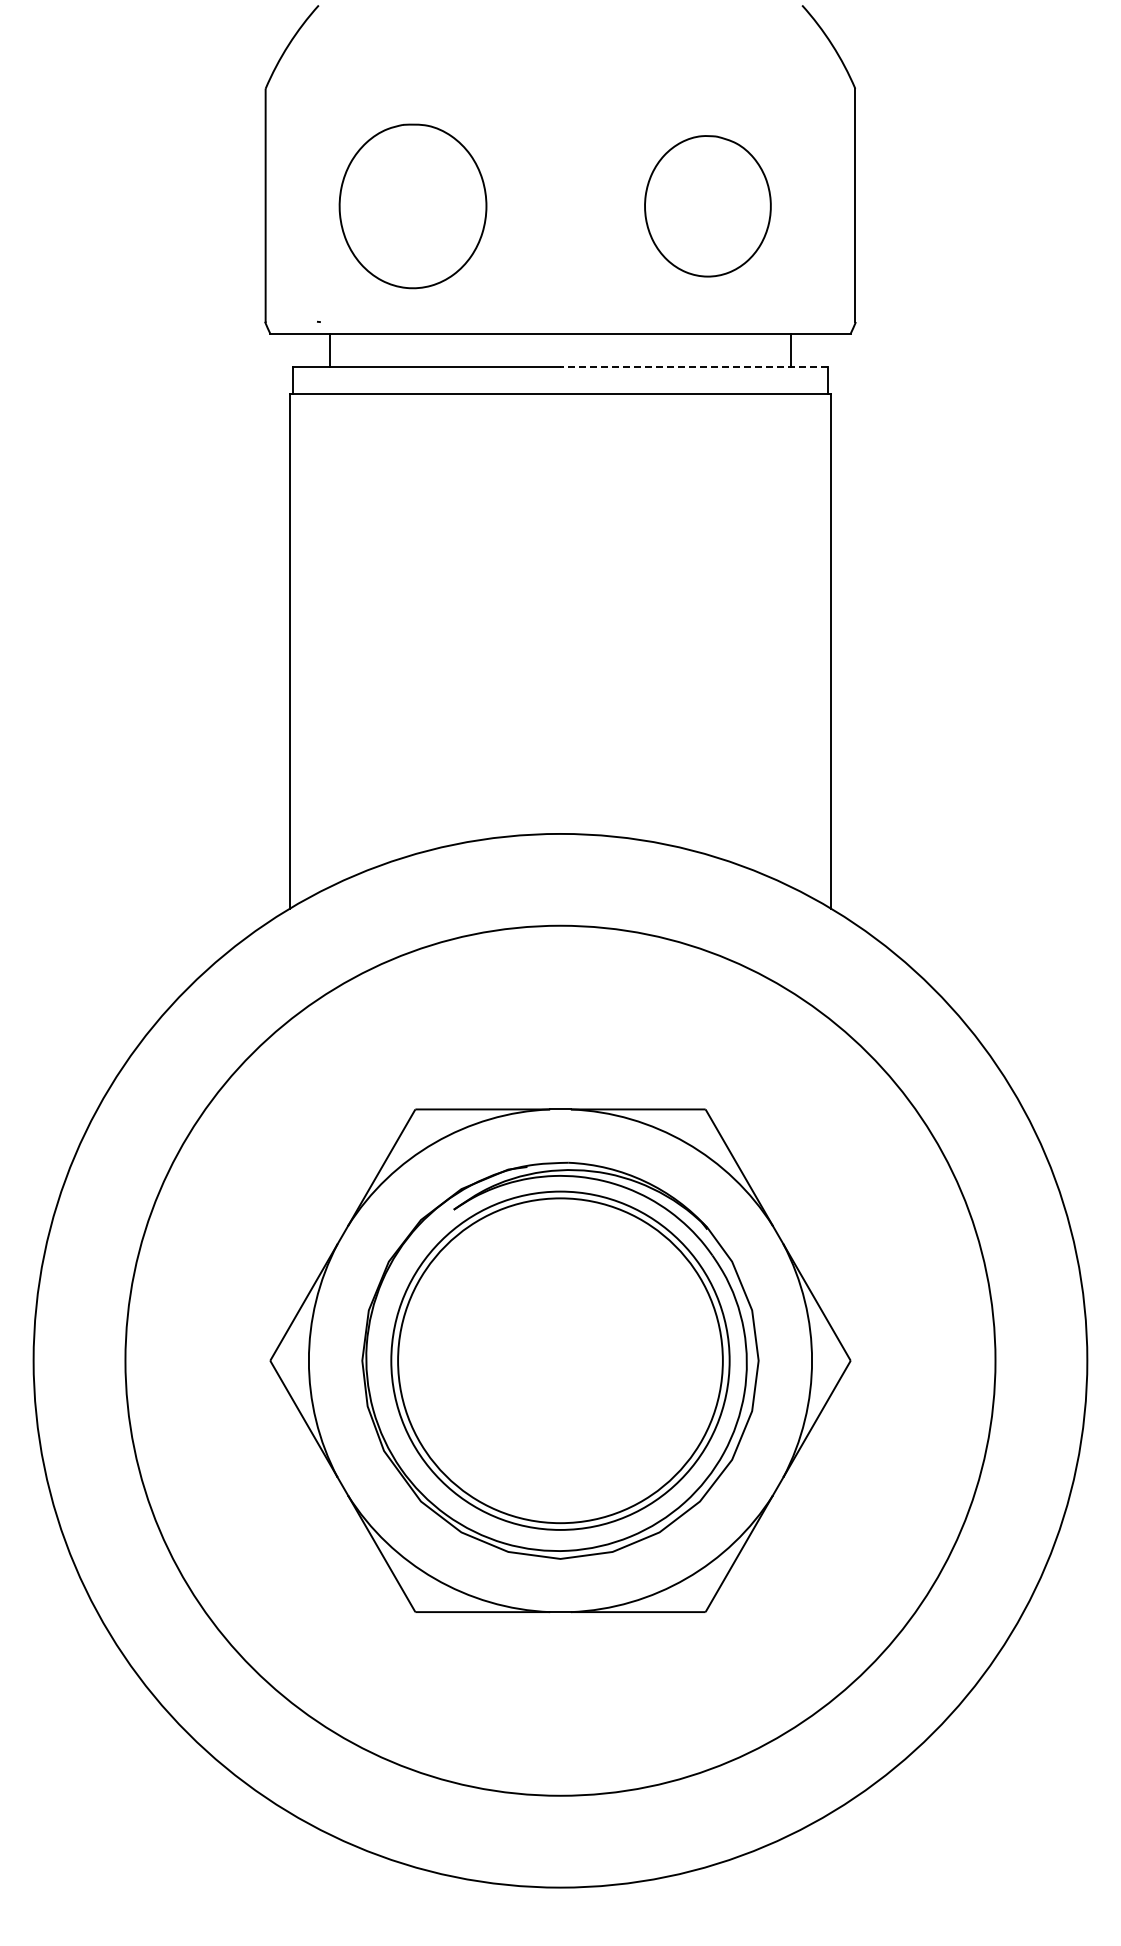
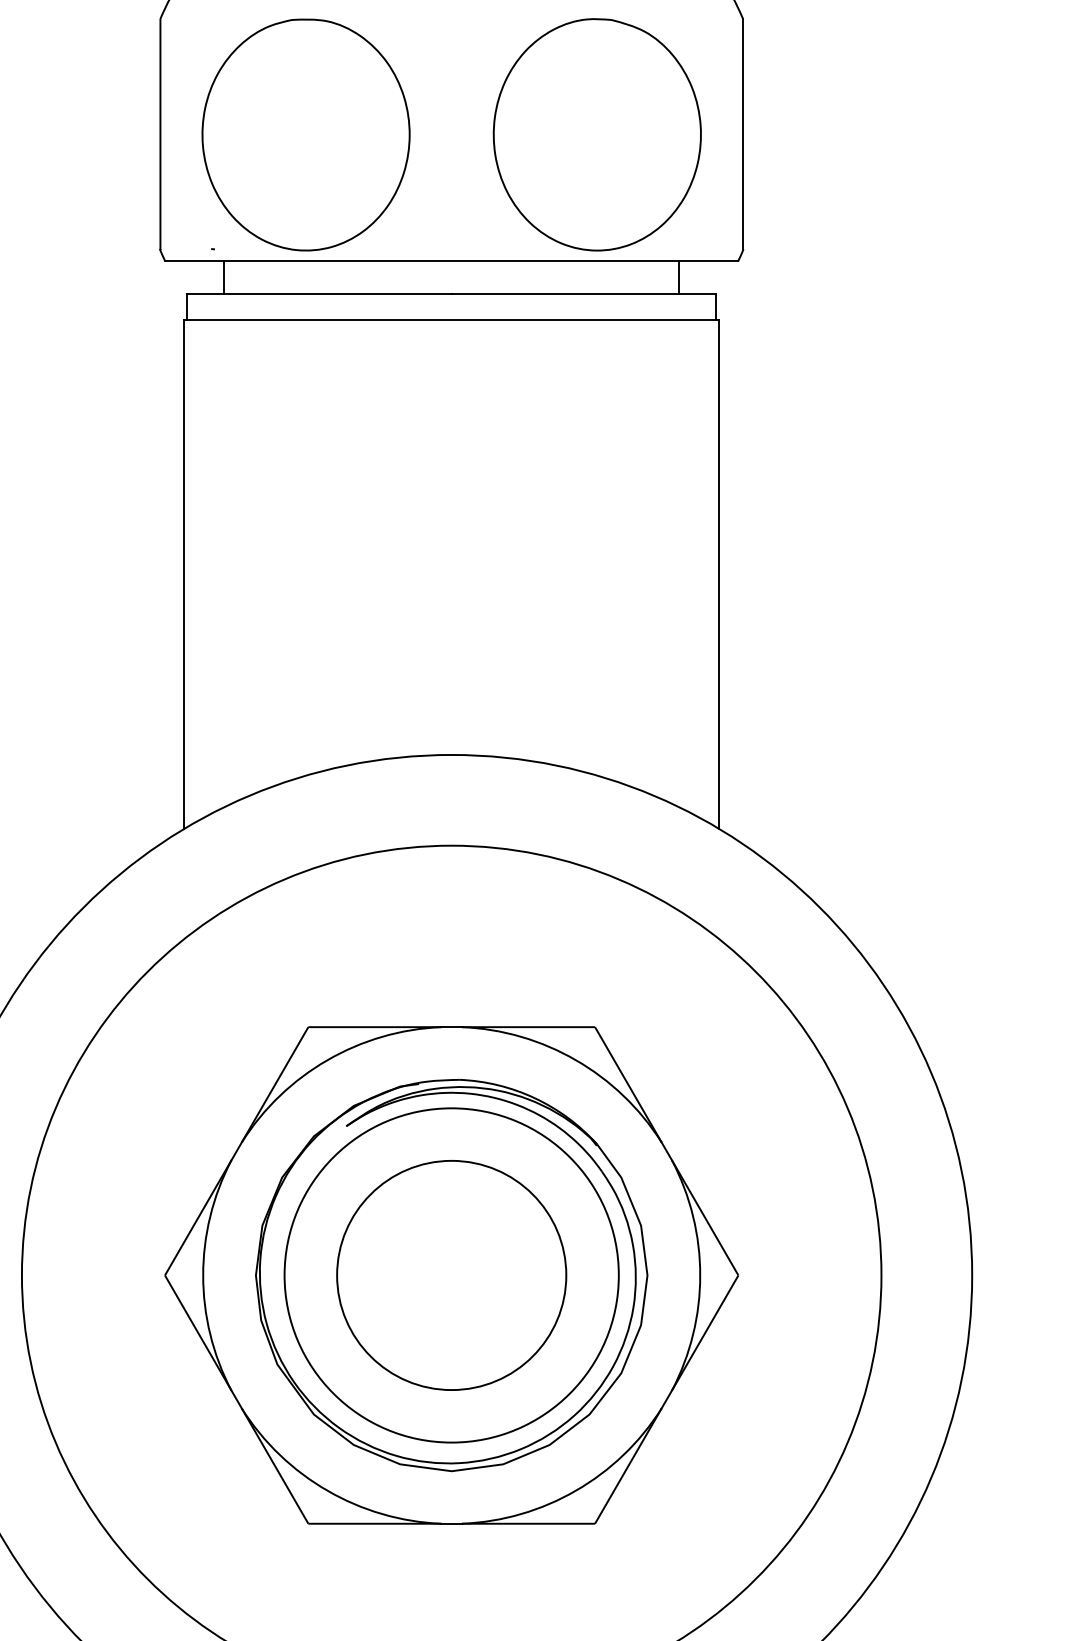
part: (412, 206) -> (305, 135), size x1.43
part: (707, 206) -> (596, 135), size x1.67
line: (694, 367) -> (584, 294), dashed -> solid
circle: (560, 1360) -> (451, 1275), size x0.71

